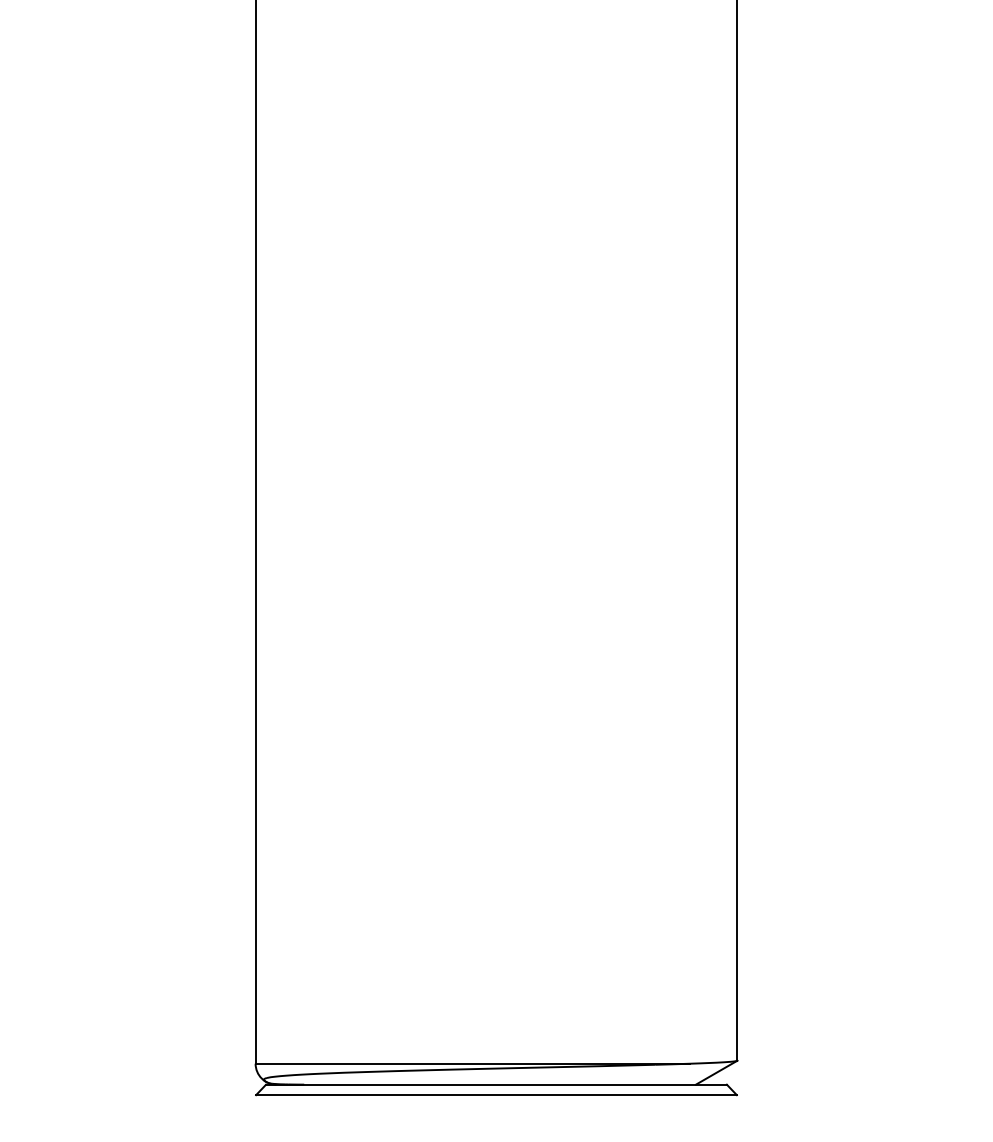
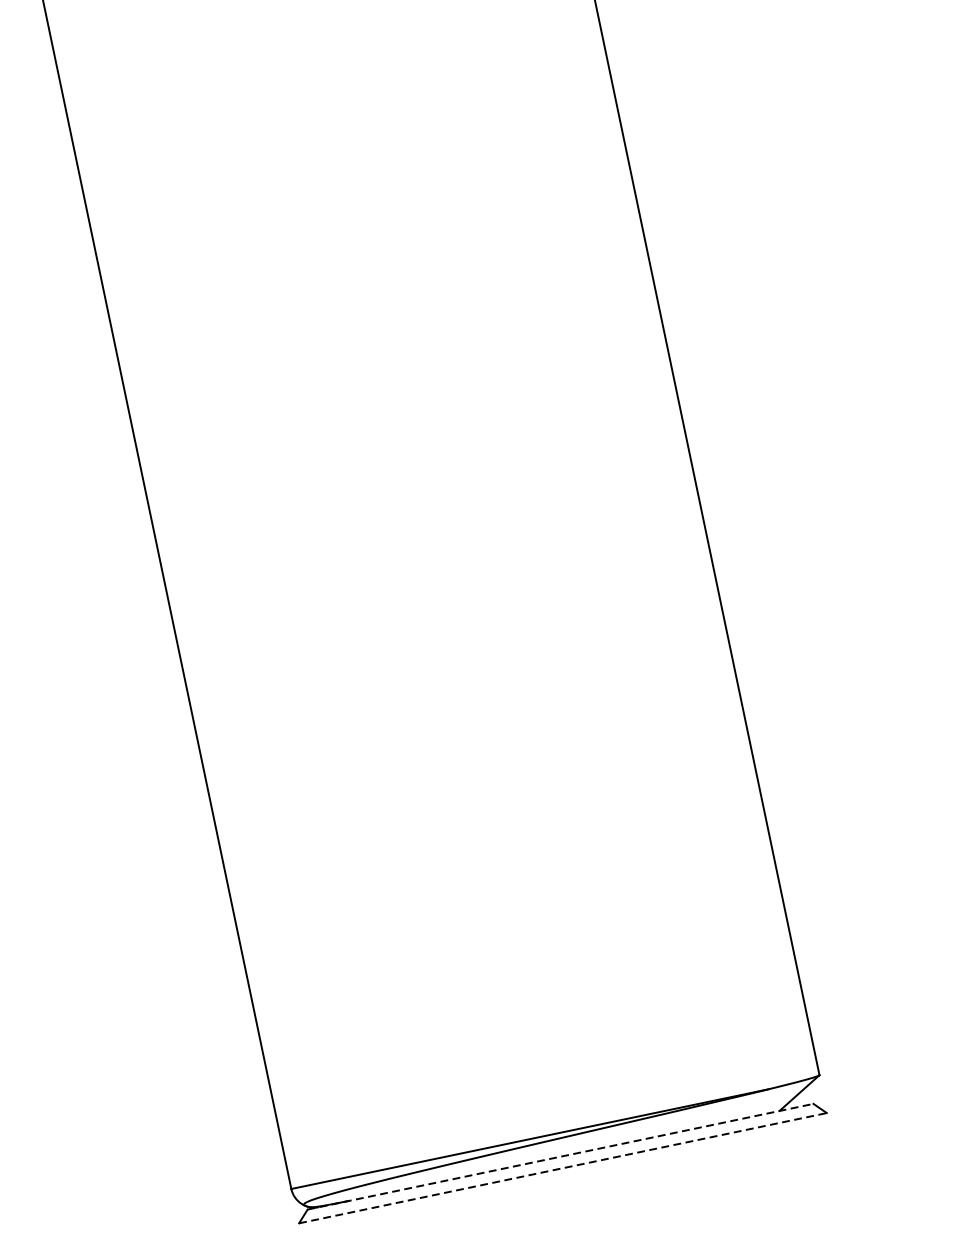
line: (497, 1084) -> (561, 1156), solid -> dashed
line: (497, 1095) -> (564, 1168), solid -> dashed

